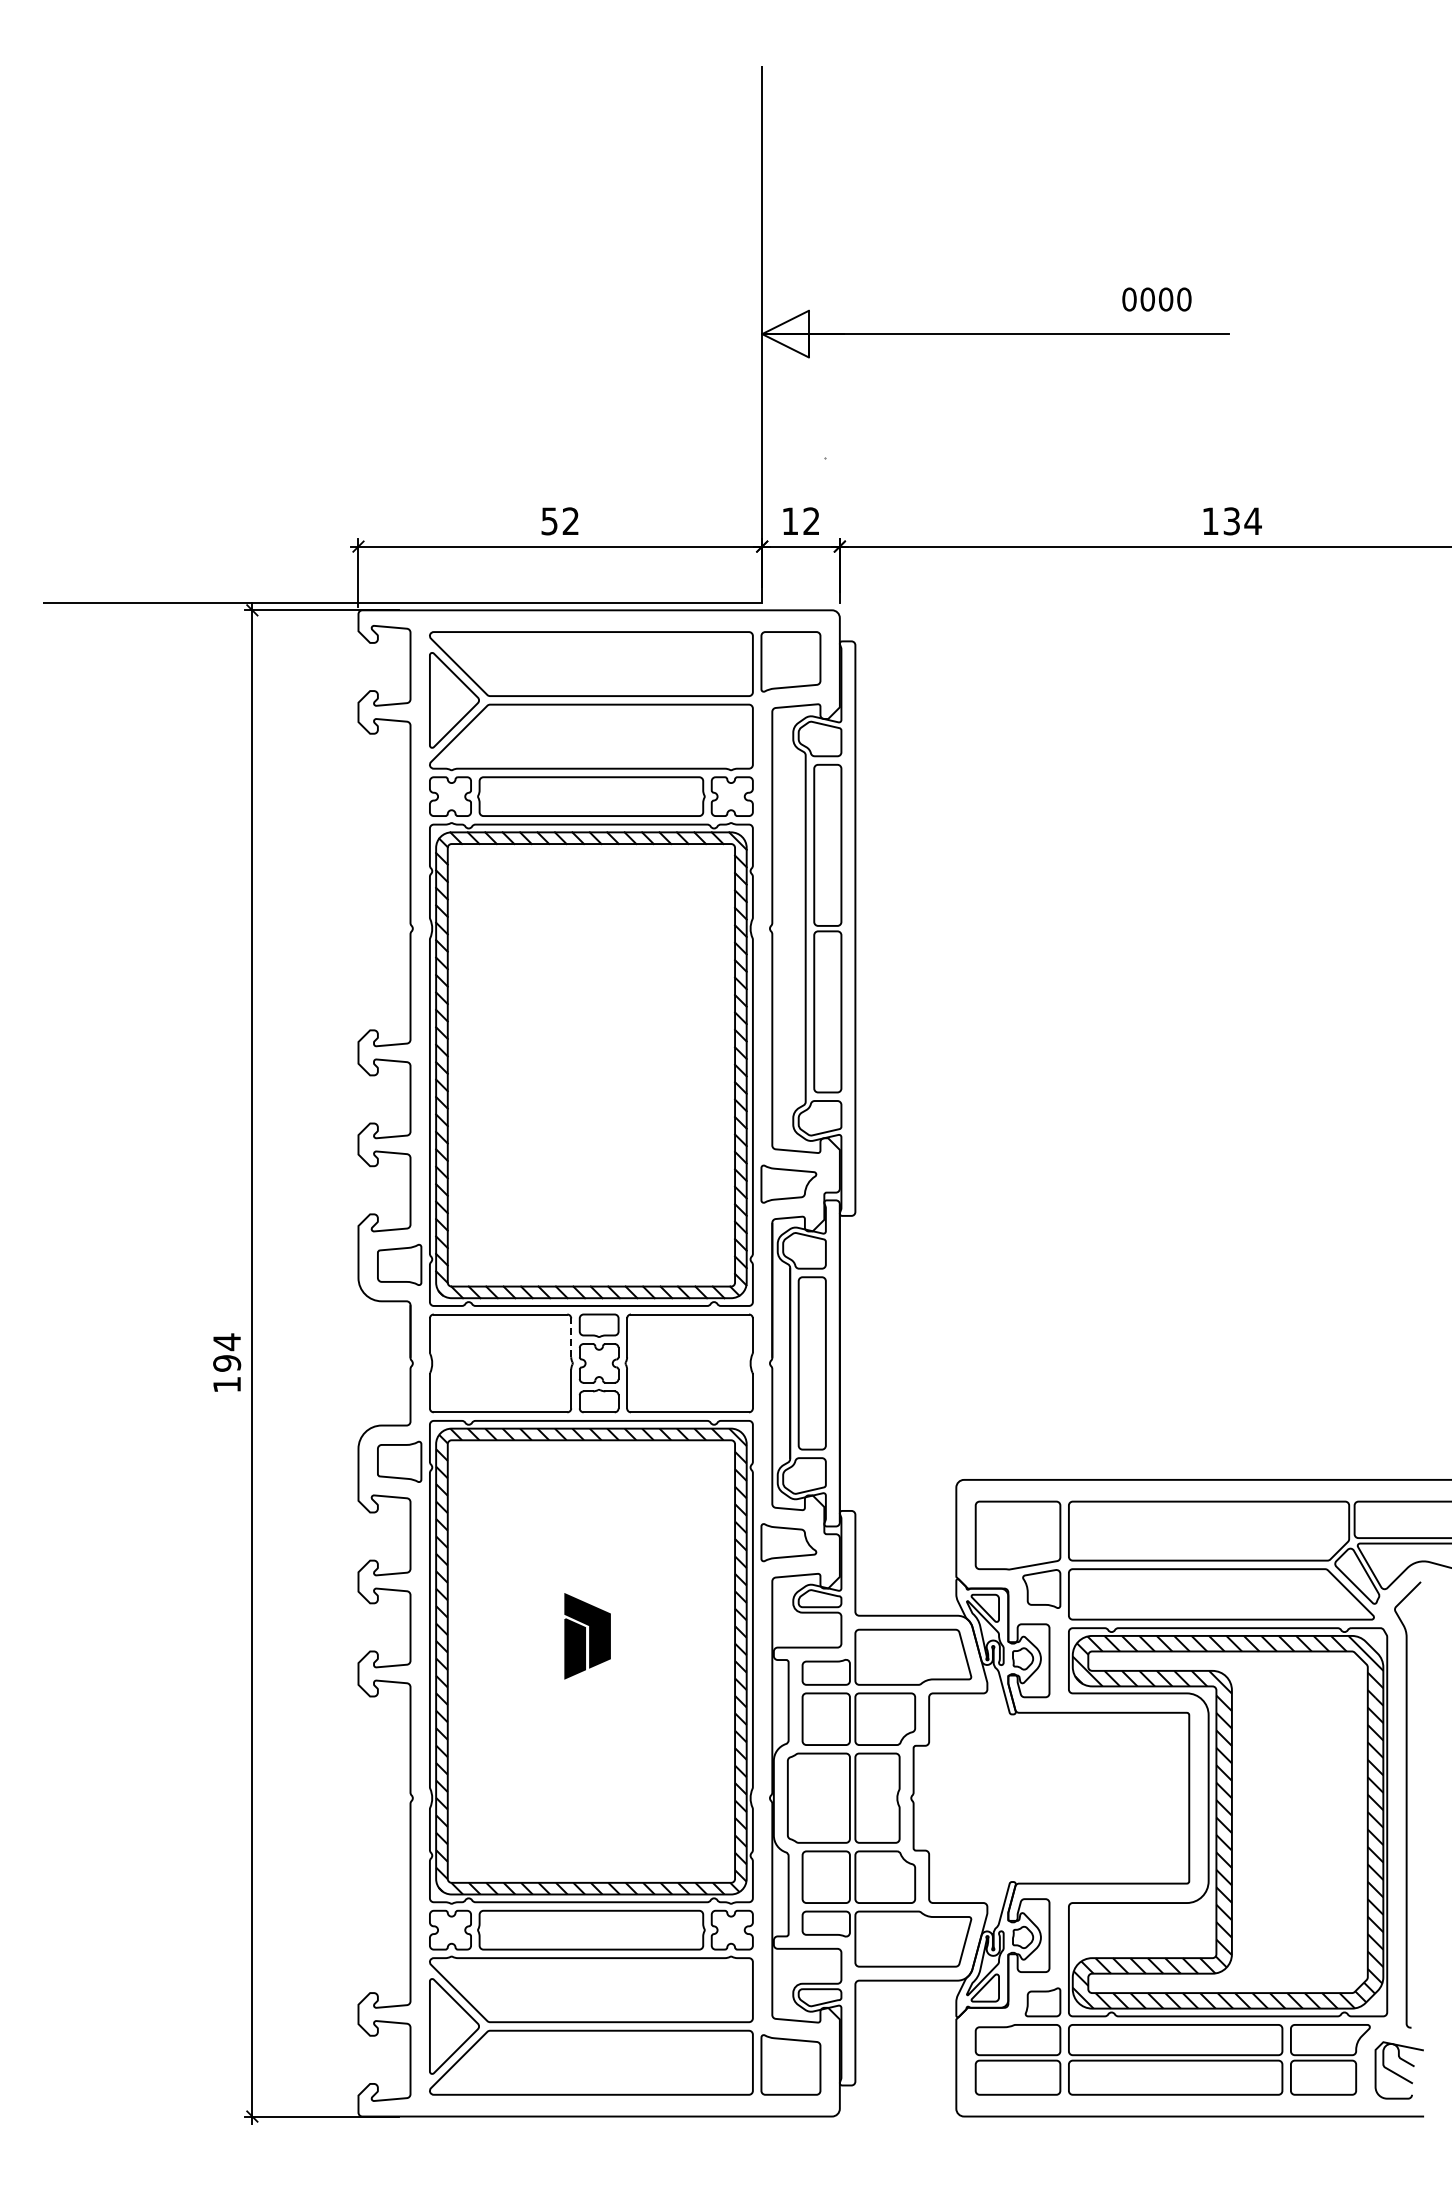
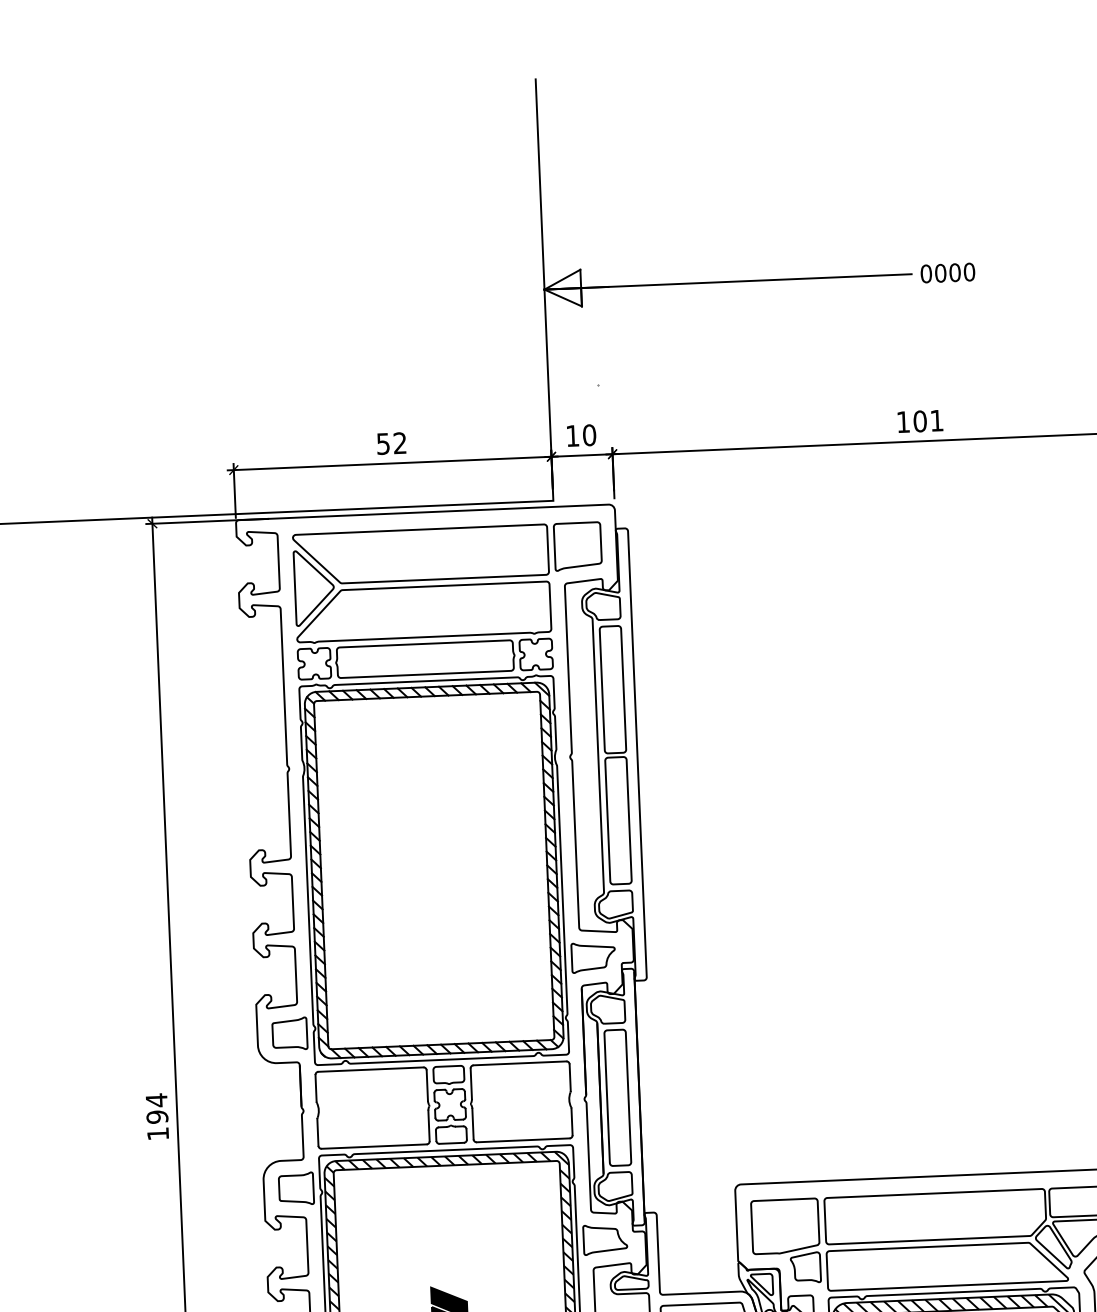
text: (1156, 299) -> (947, 273), moved
text: (811, 521) -> (589, 435), 12 -> 10
text: (1242, 521) -> (928, 421), 134 -> 101
line: (571, 1337) -> (427, 1085), dashed -> solid

